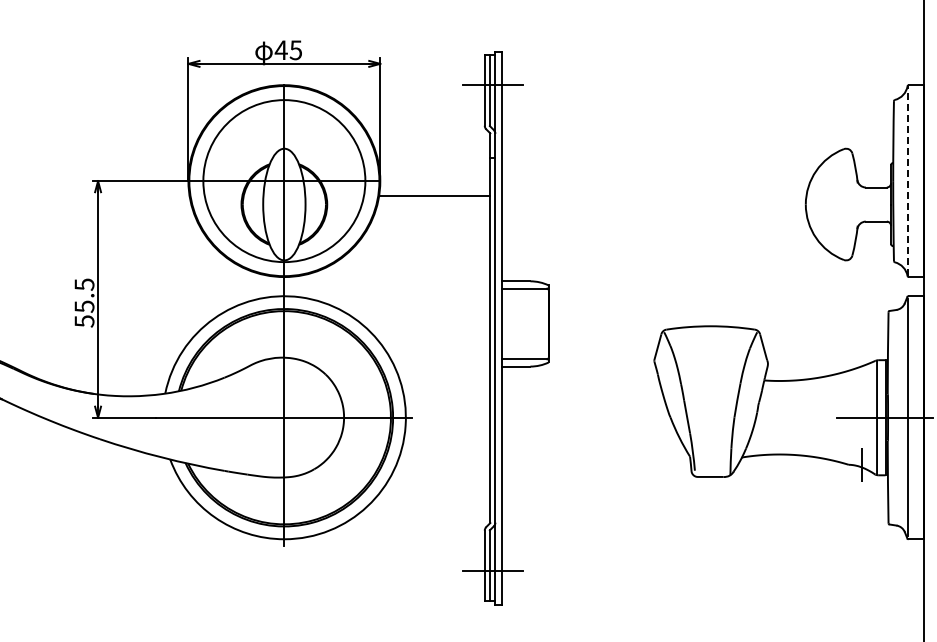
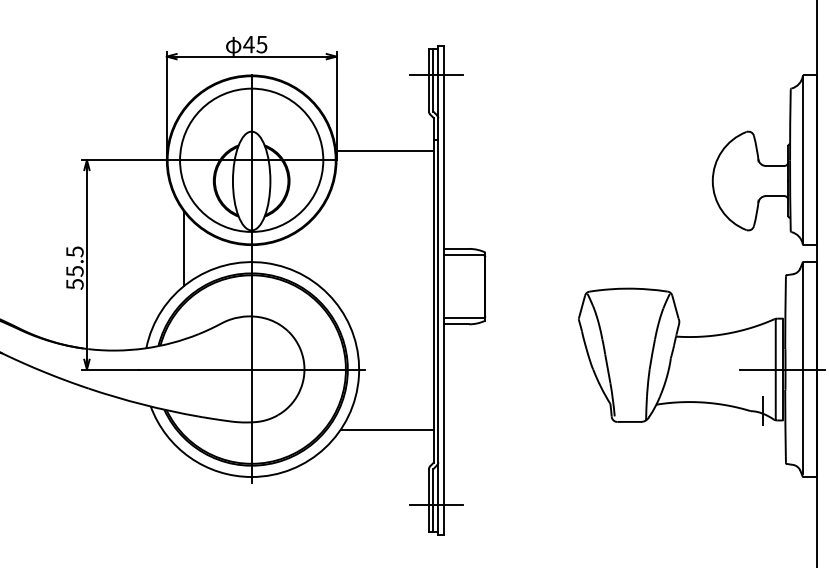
line: (907, 181) -> (802, 160), dashed -> solid
line: (434, 196) -> (384, 150), moved
line: (207, 280) -> (183, 248), added
line: (437, 485) -> (387, 429), added

